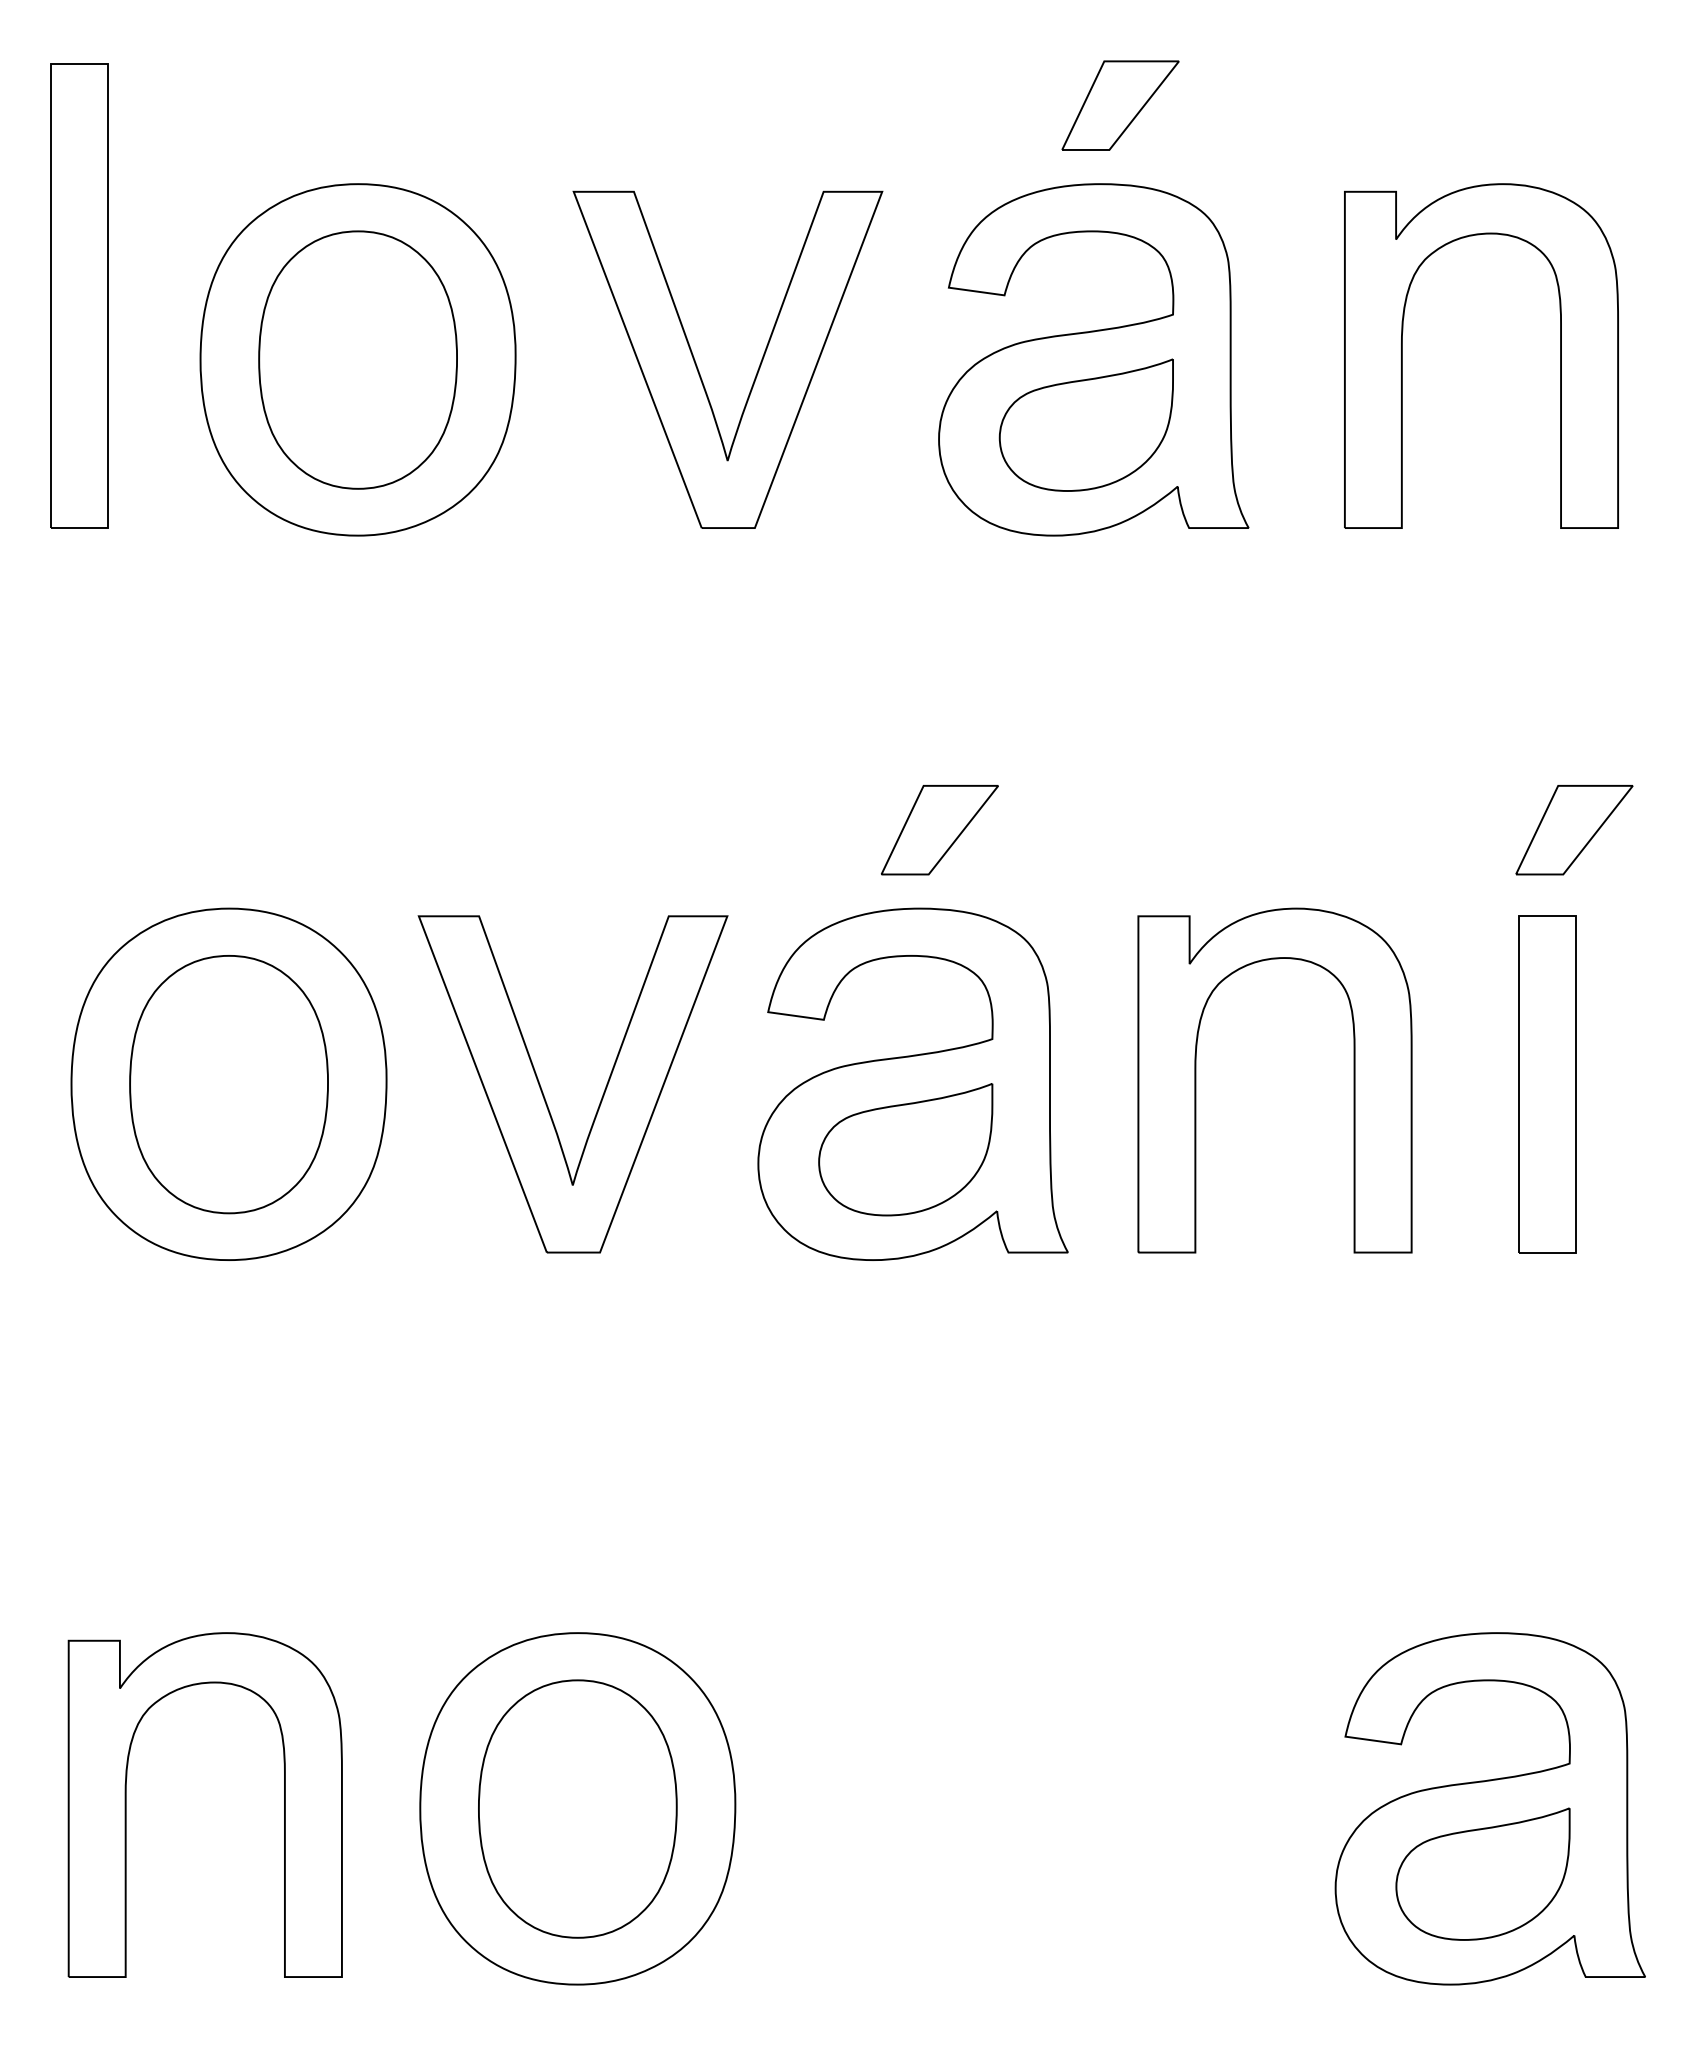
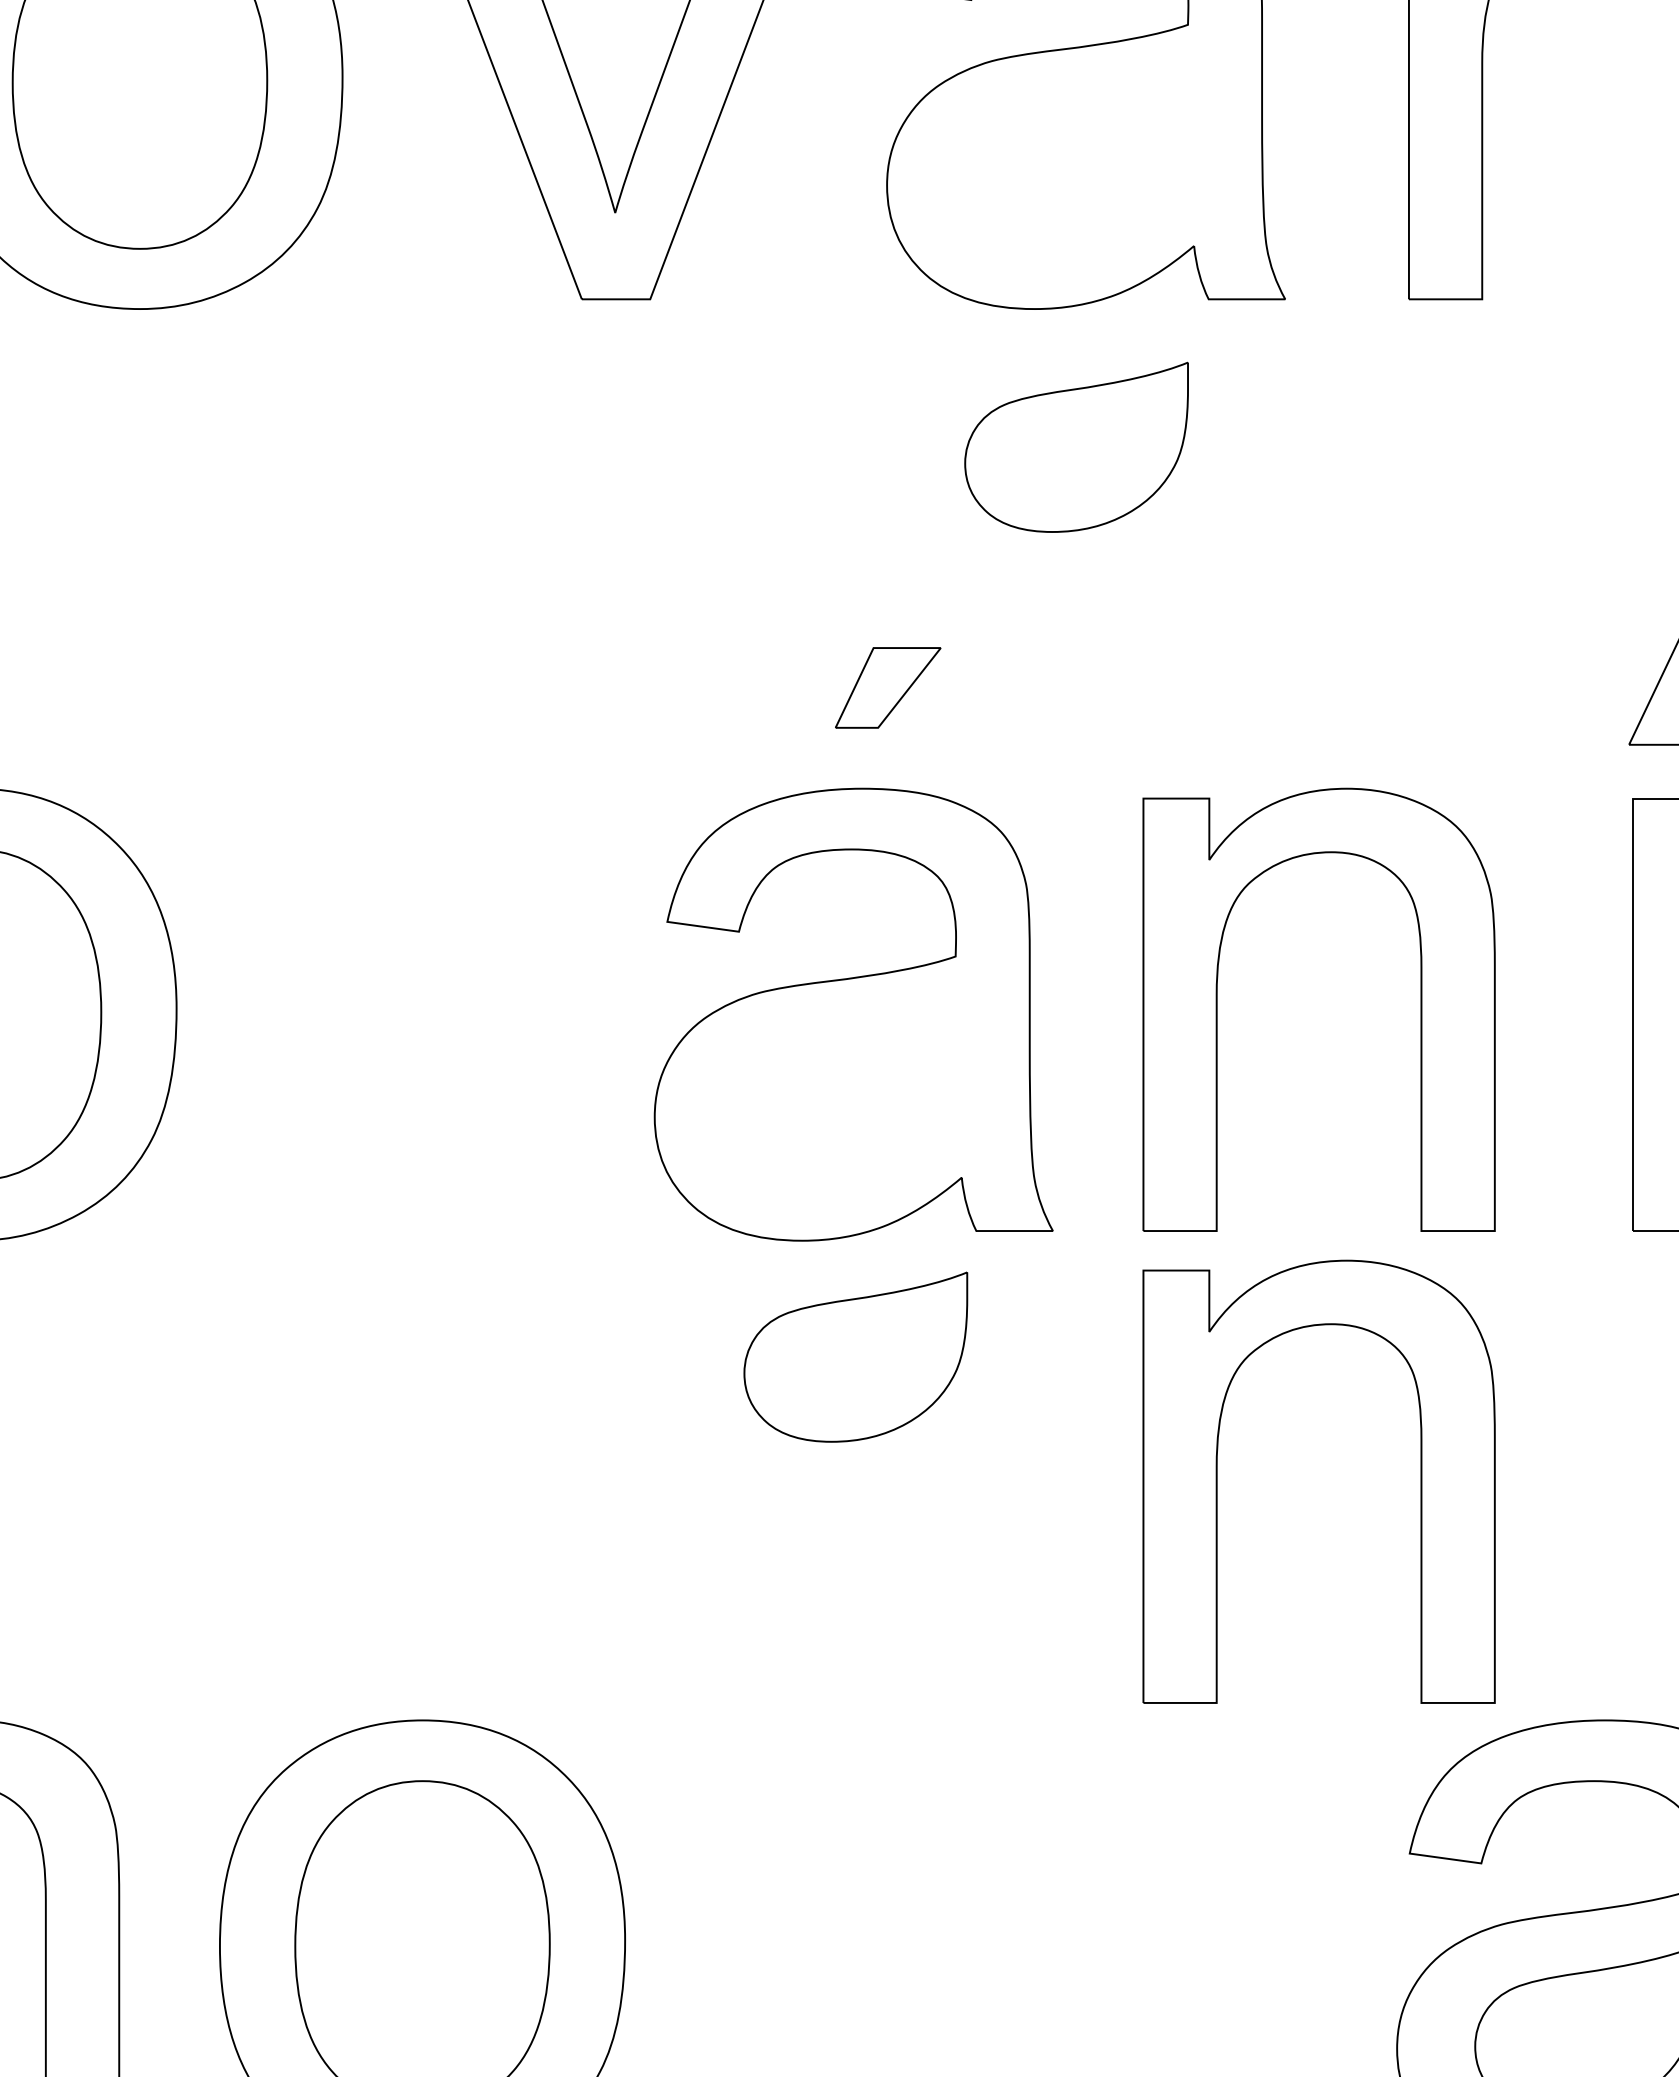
part: (1085, 424) -> (1075, 446), moved
part: (939, 830) -> (887, 688), size x0.7
part: (543, 1092) -> (378, 1025), removed
part: (905, 1149) -> (855, 1356), moved
part: (1196, 1447) -> (1218, 1481), added

